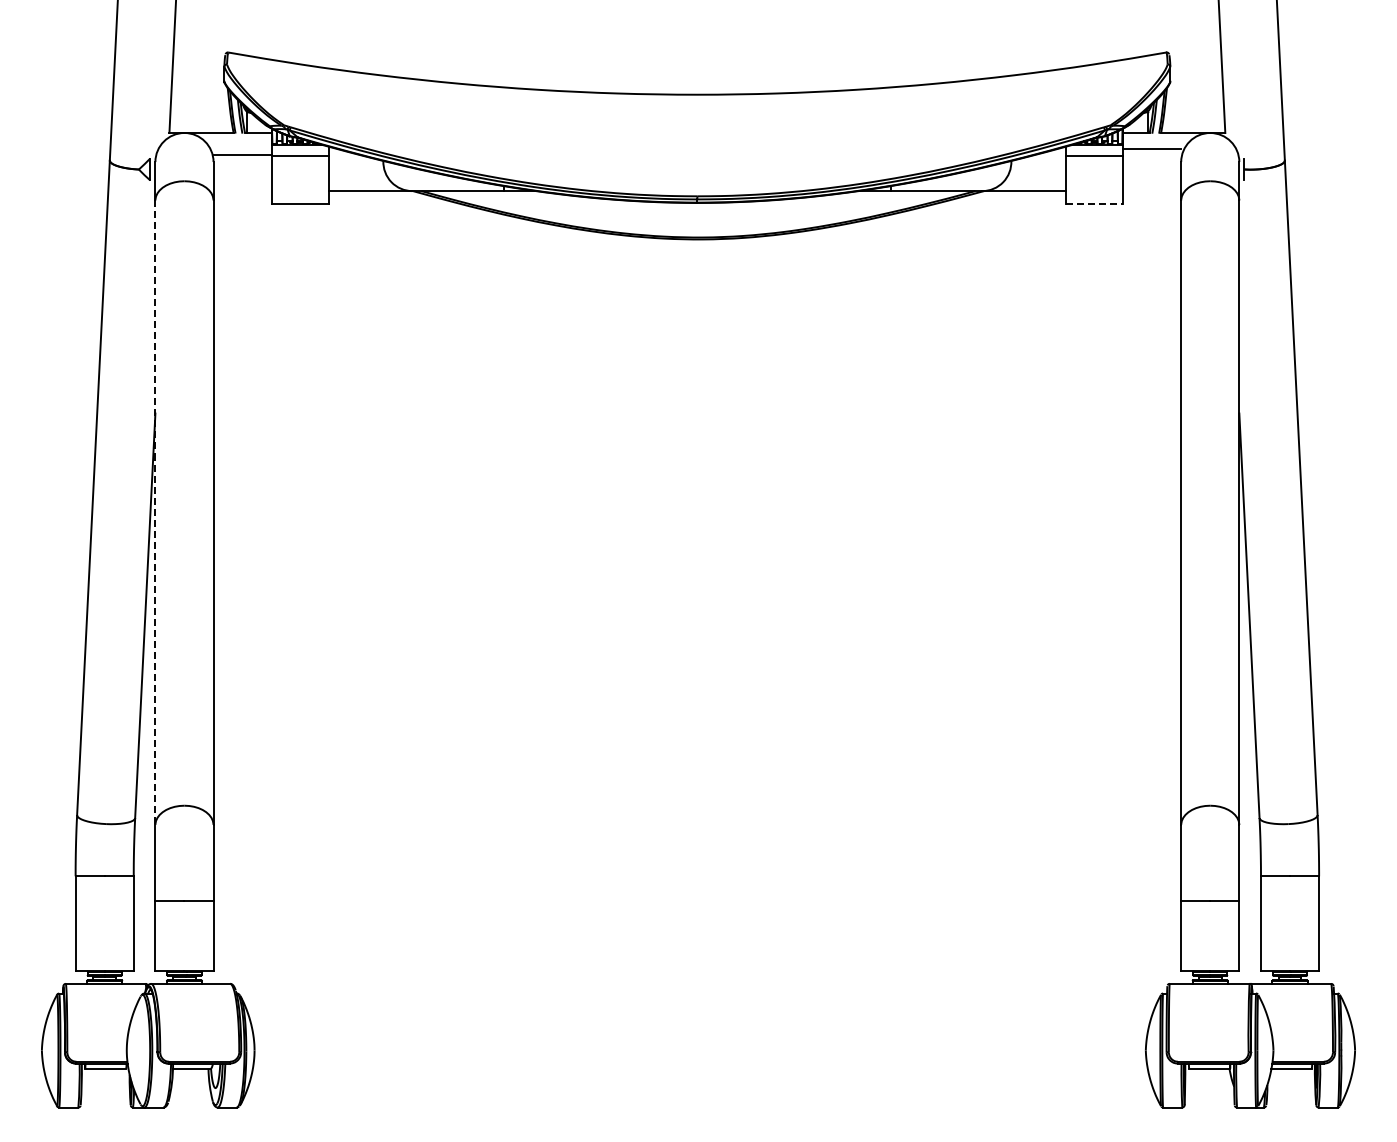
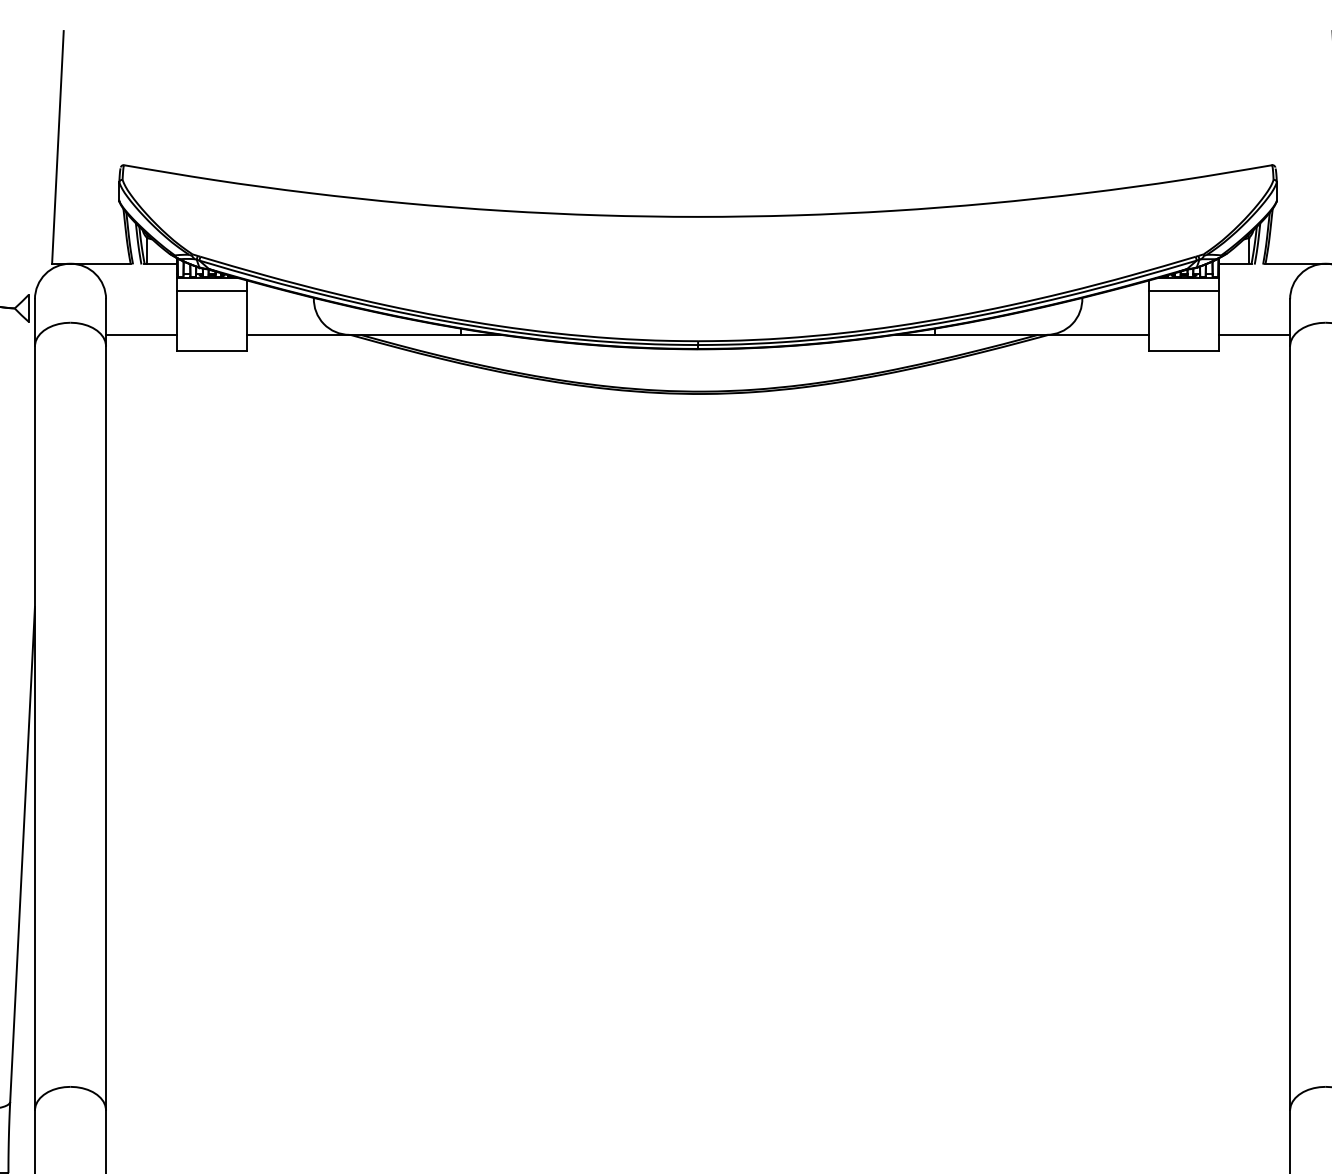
line: (1152, 149) -> (1254, 335), moved
line: (242, 155) -> (141, 335), moved
line: (1095, 204) -> (1185, 351), dashed -> solid
line: (155, 513) -> (35, 729), dashed -> solid

